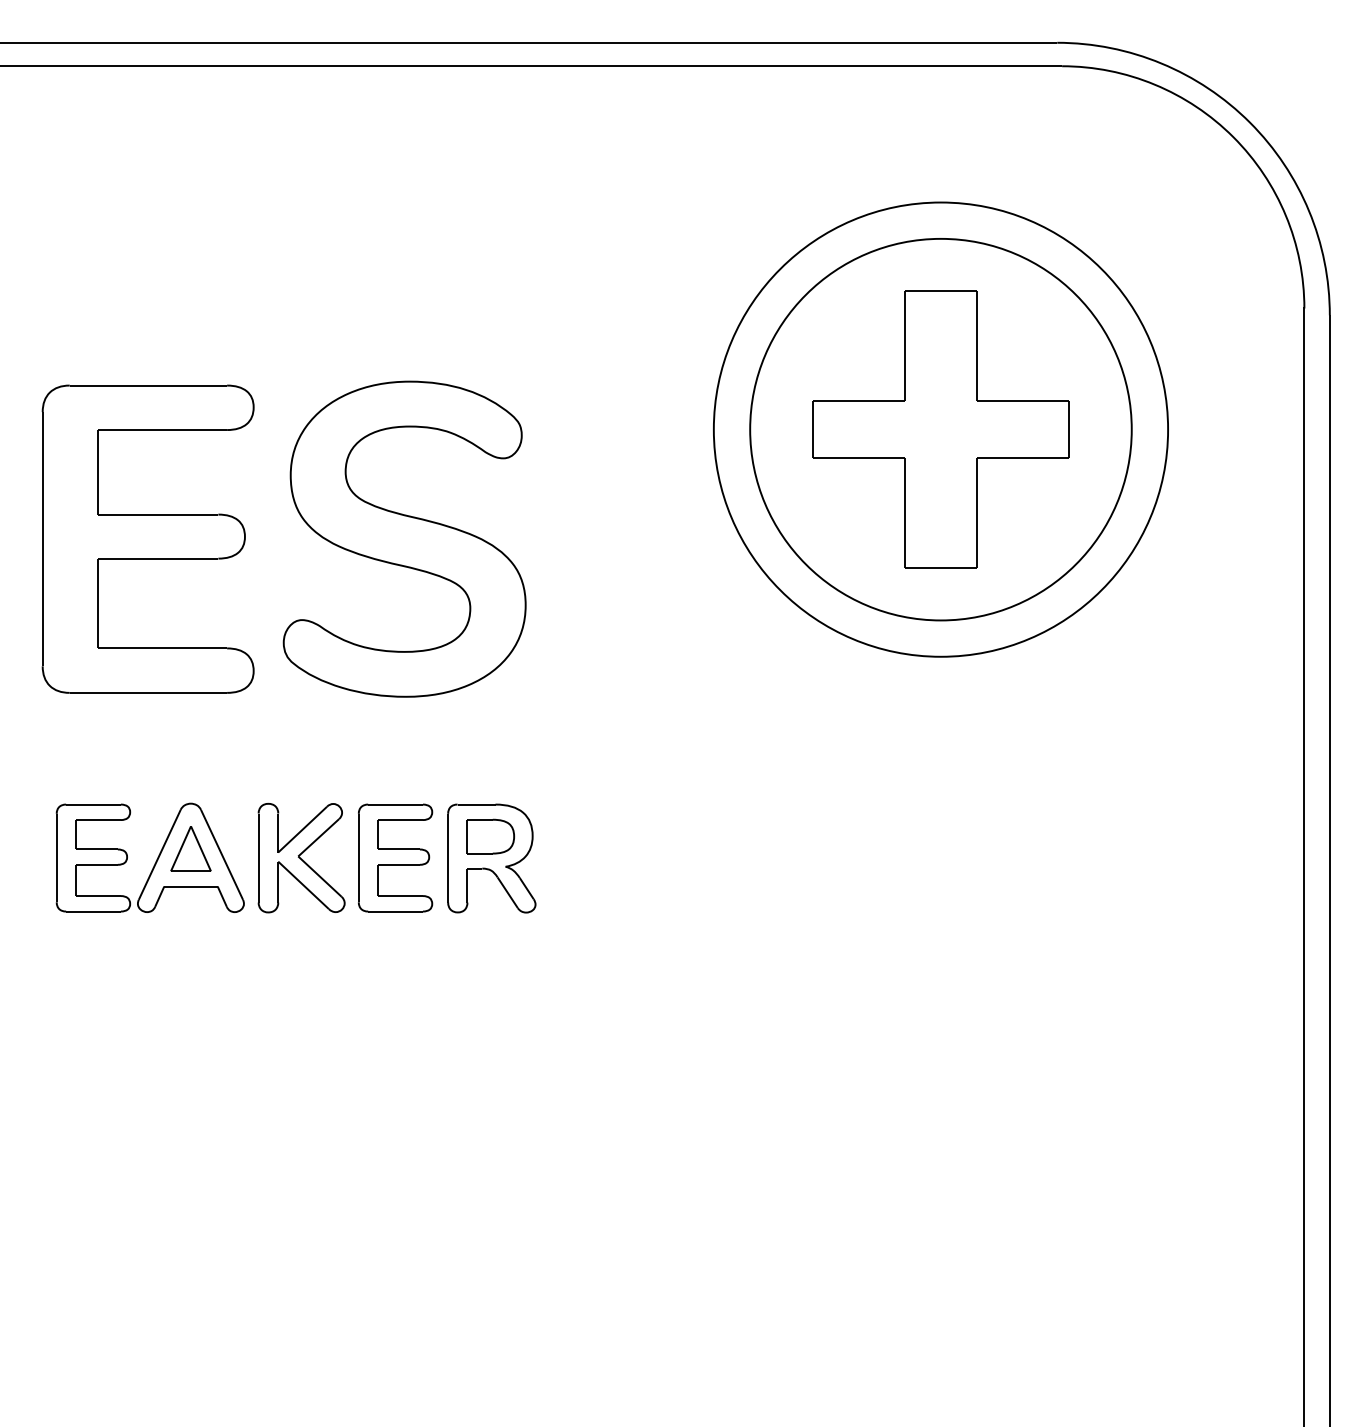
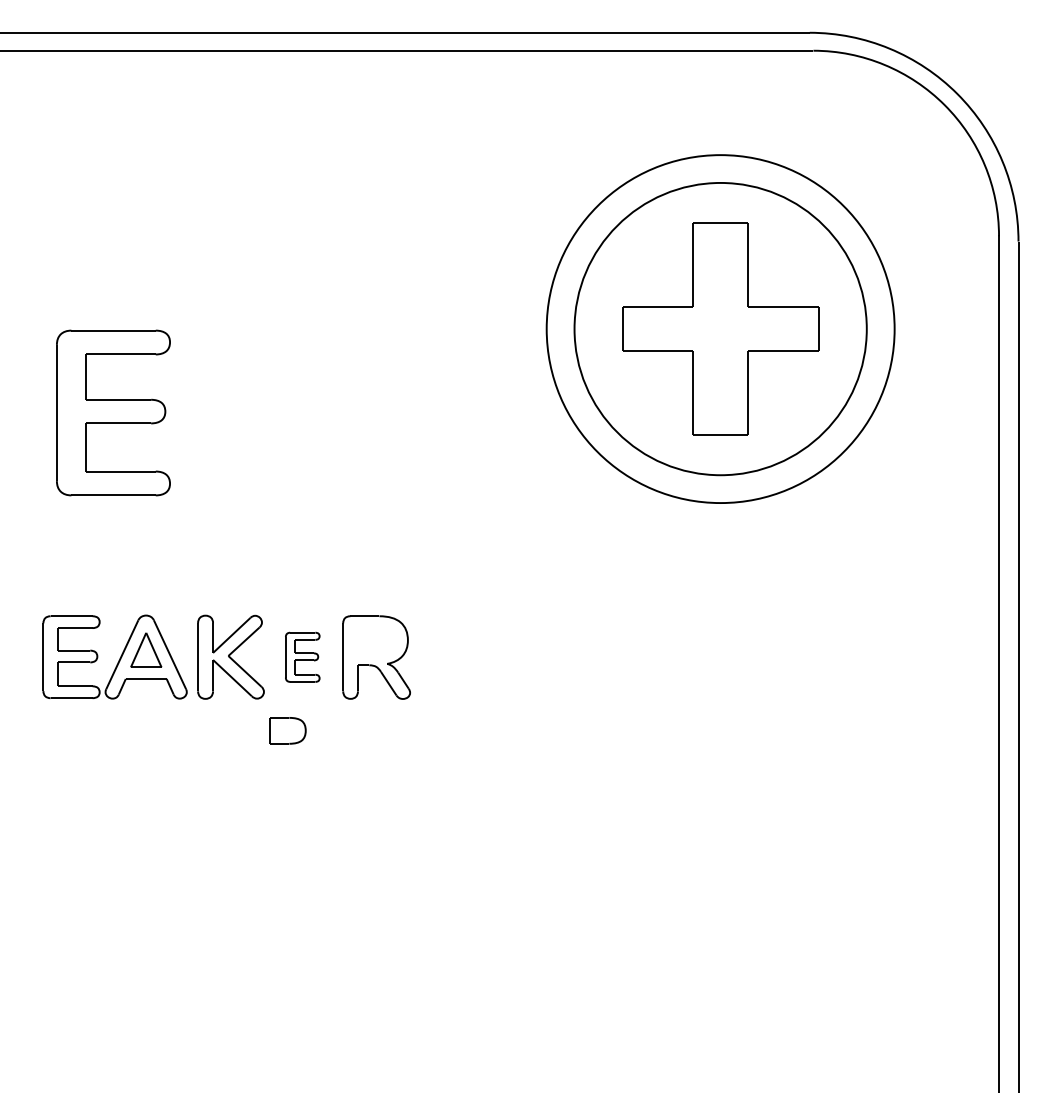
part: (148, 538) -> (113, 412), size x0.7
part: (404, 538) -> (309, 412), removed
part: (490, 836) -> (287, 730), moved
part: (395, 858) -> (302, 657), size x0.6

